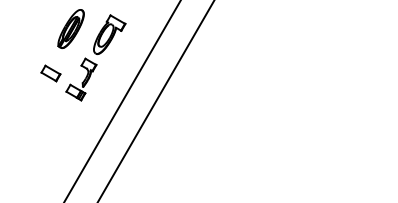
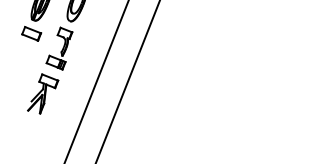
part: (50, 73) -> (31, 33), moved
part: (58, 121) -> (43, 93), added

